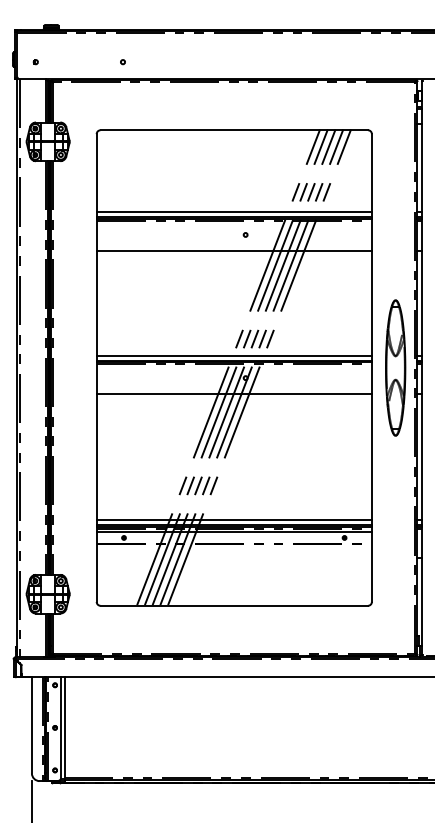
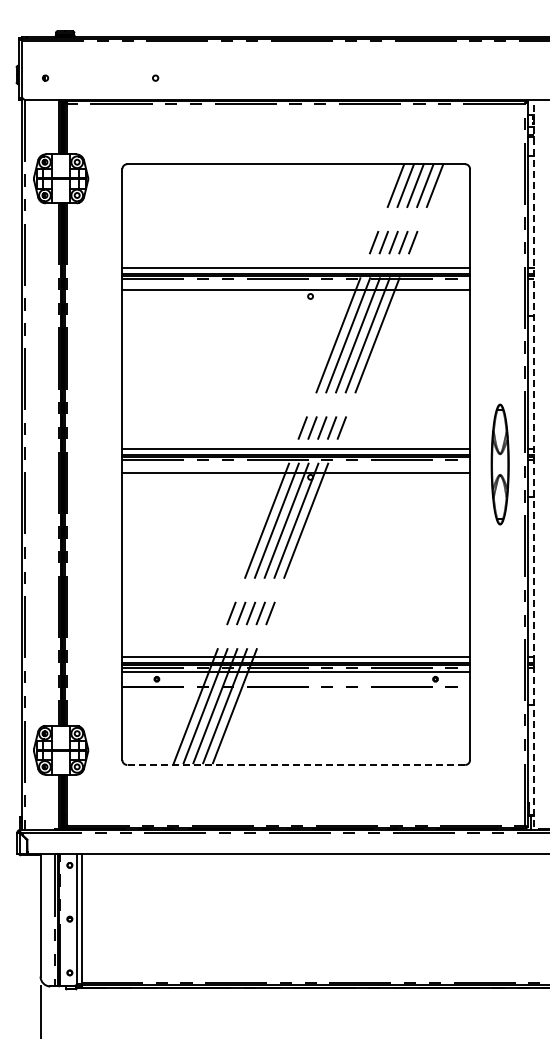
line: (234, 250) -> (296, 290), moved
part: (396, 367) -> (500, 464), size x0.7
line: (422, 367) -> (533, 464), solid -> dashed
line: (234, 394) -> (296, 473), moved
line: (234, 605) -> (296, 764), solid -> dashed

